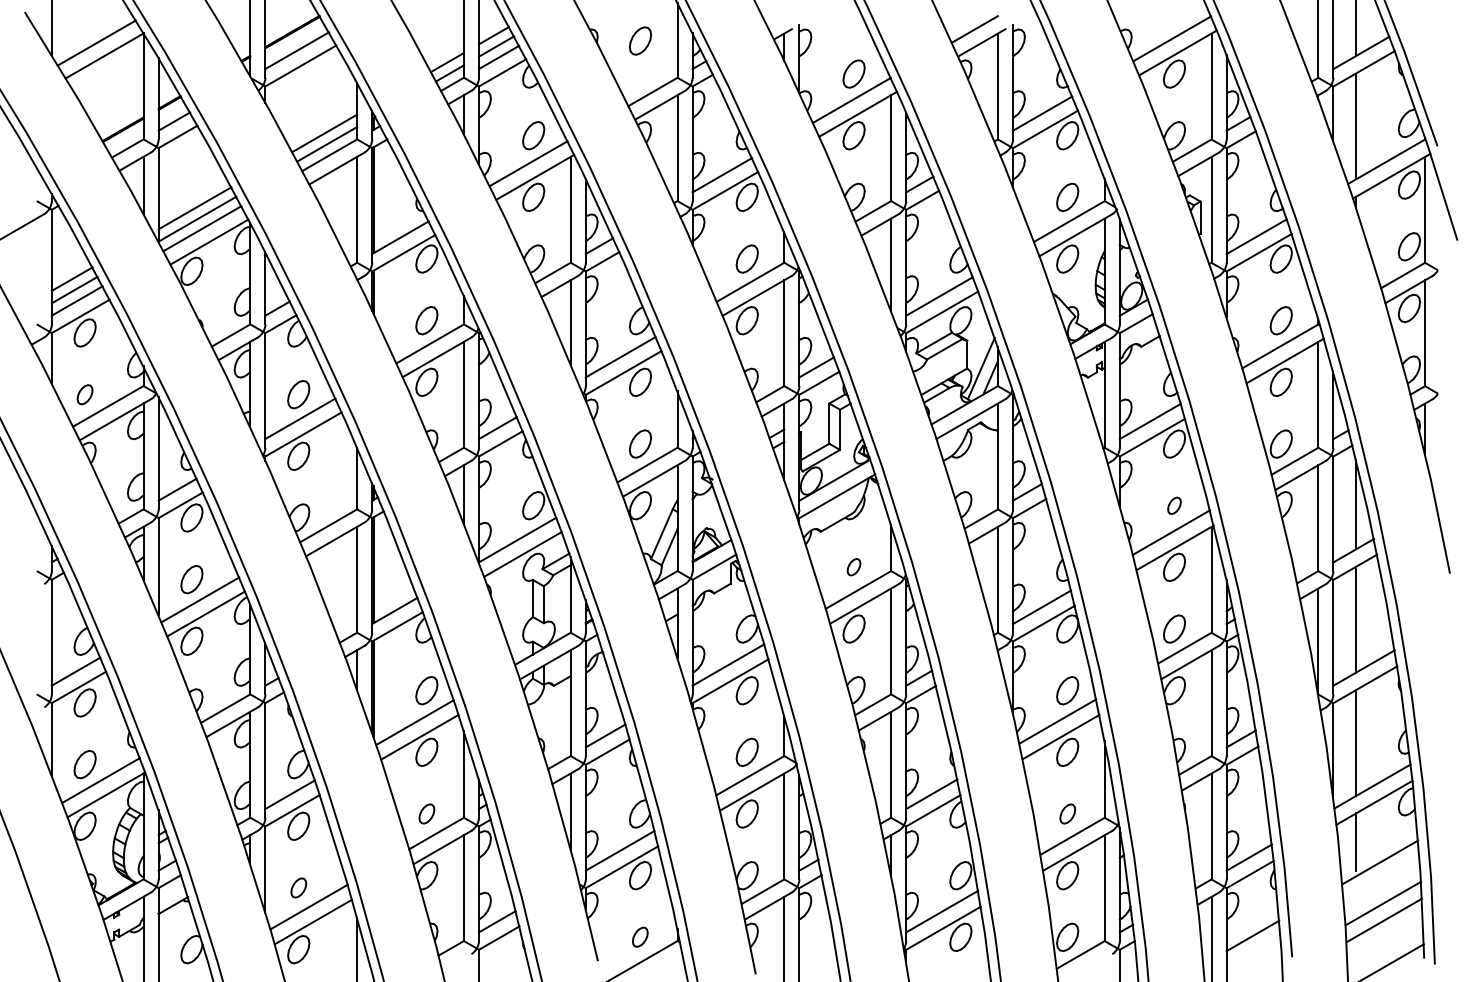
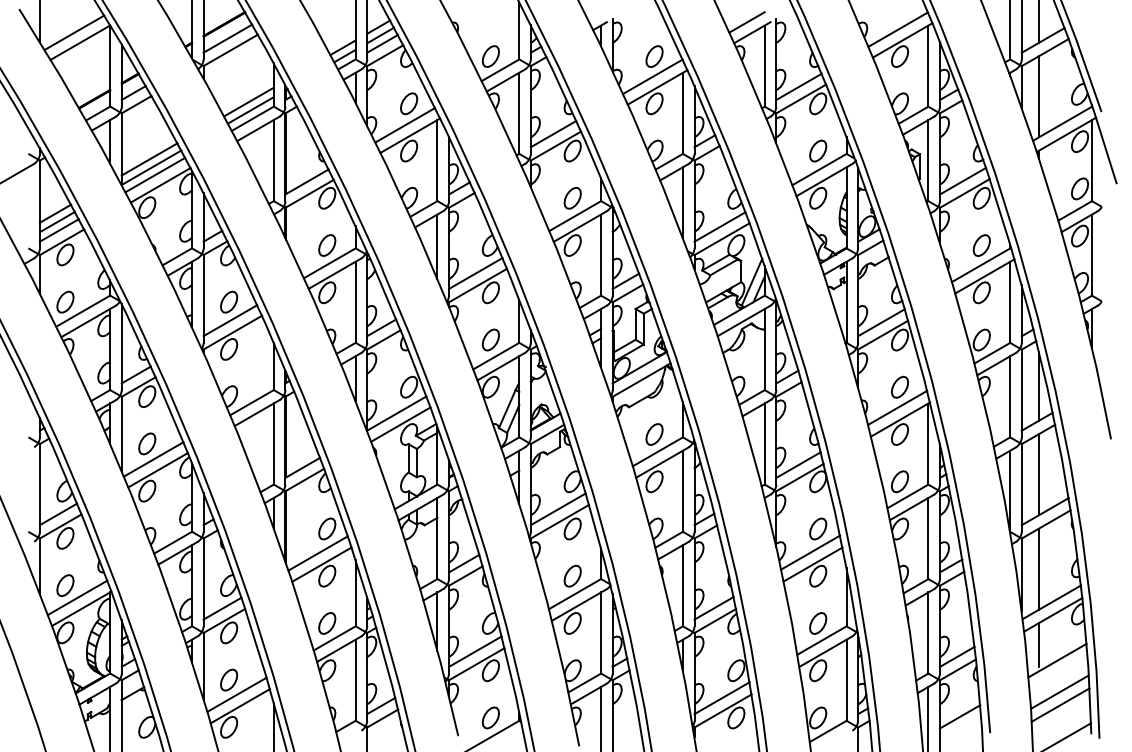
part: (640, 40) -> (490, 56), moved
part: (84, 394) -> (64, 302), size x1.43
part: (1174, 505) -> (900, 387), size x1.67
part: (853, 566) -> (654, 433), size x1.67
part: (426, 813) -> (326, 623), size x1.43
part: (1067, 813) -> (818, 623), size x1.43
part: (298, 887) -> (228, 679), size x1.43
part: (639, 936) -> (490, 717), size x1.43

